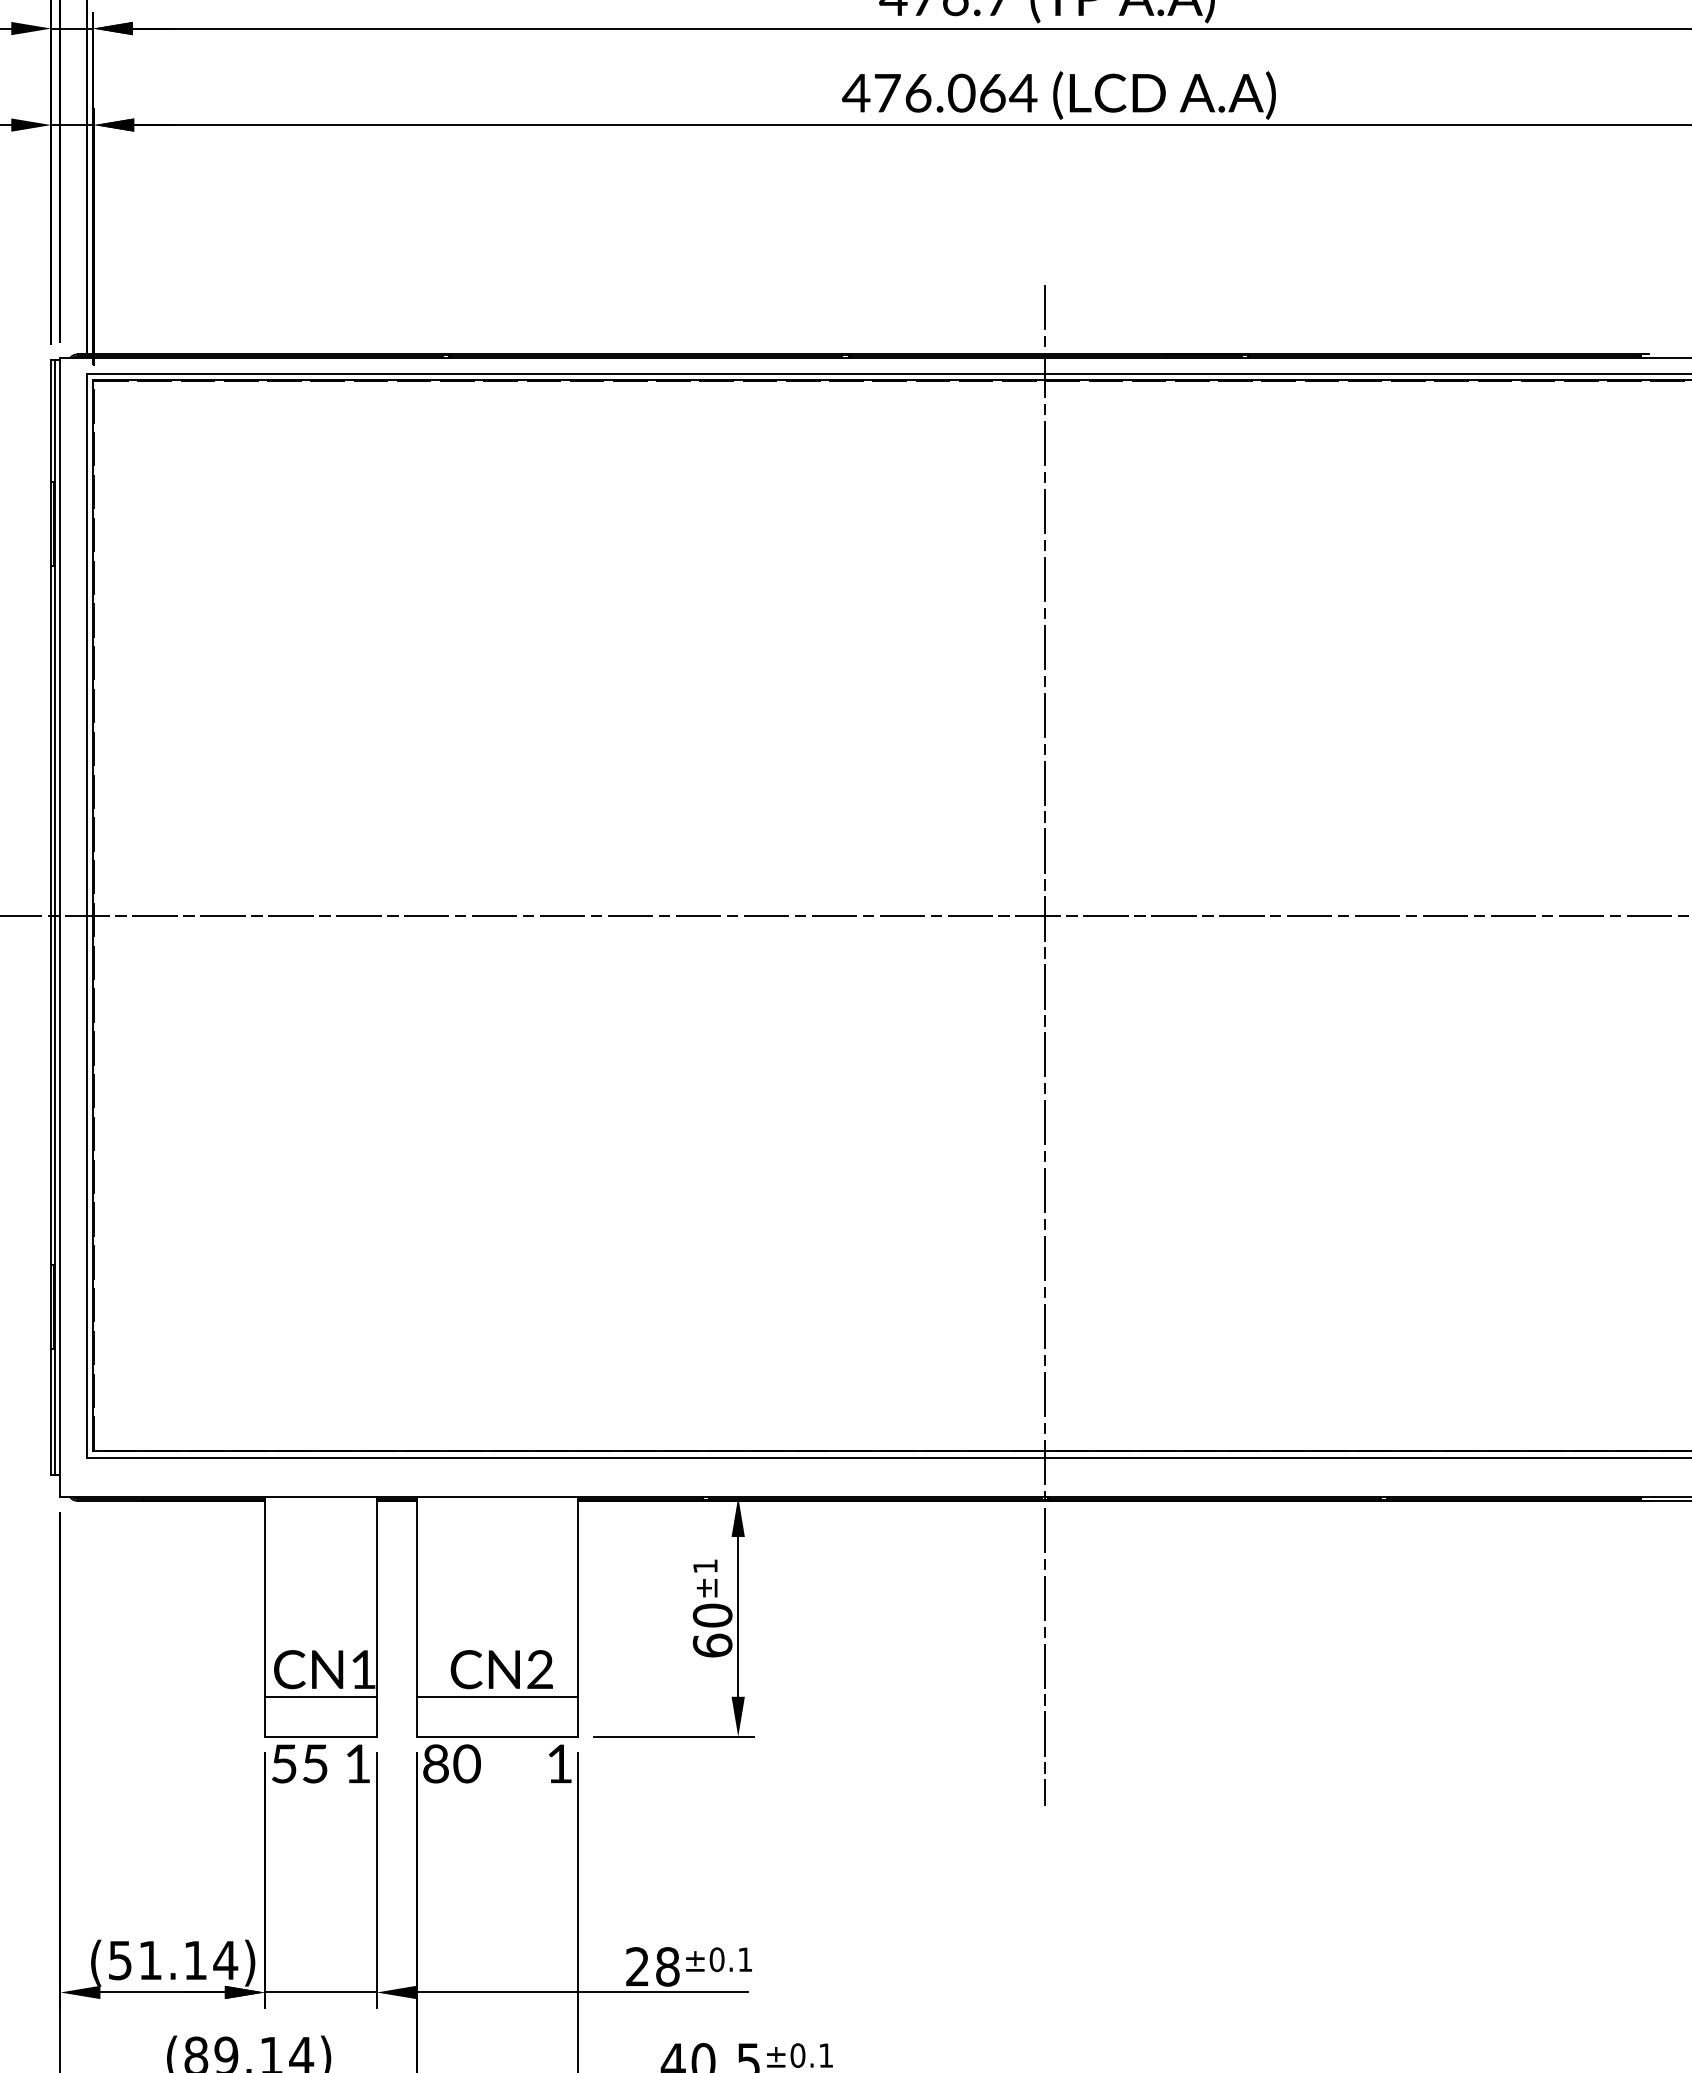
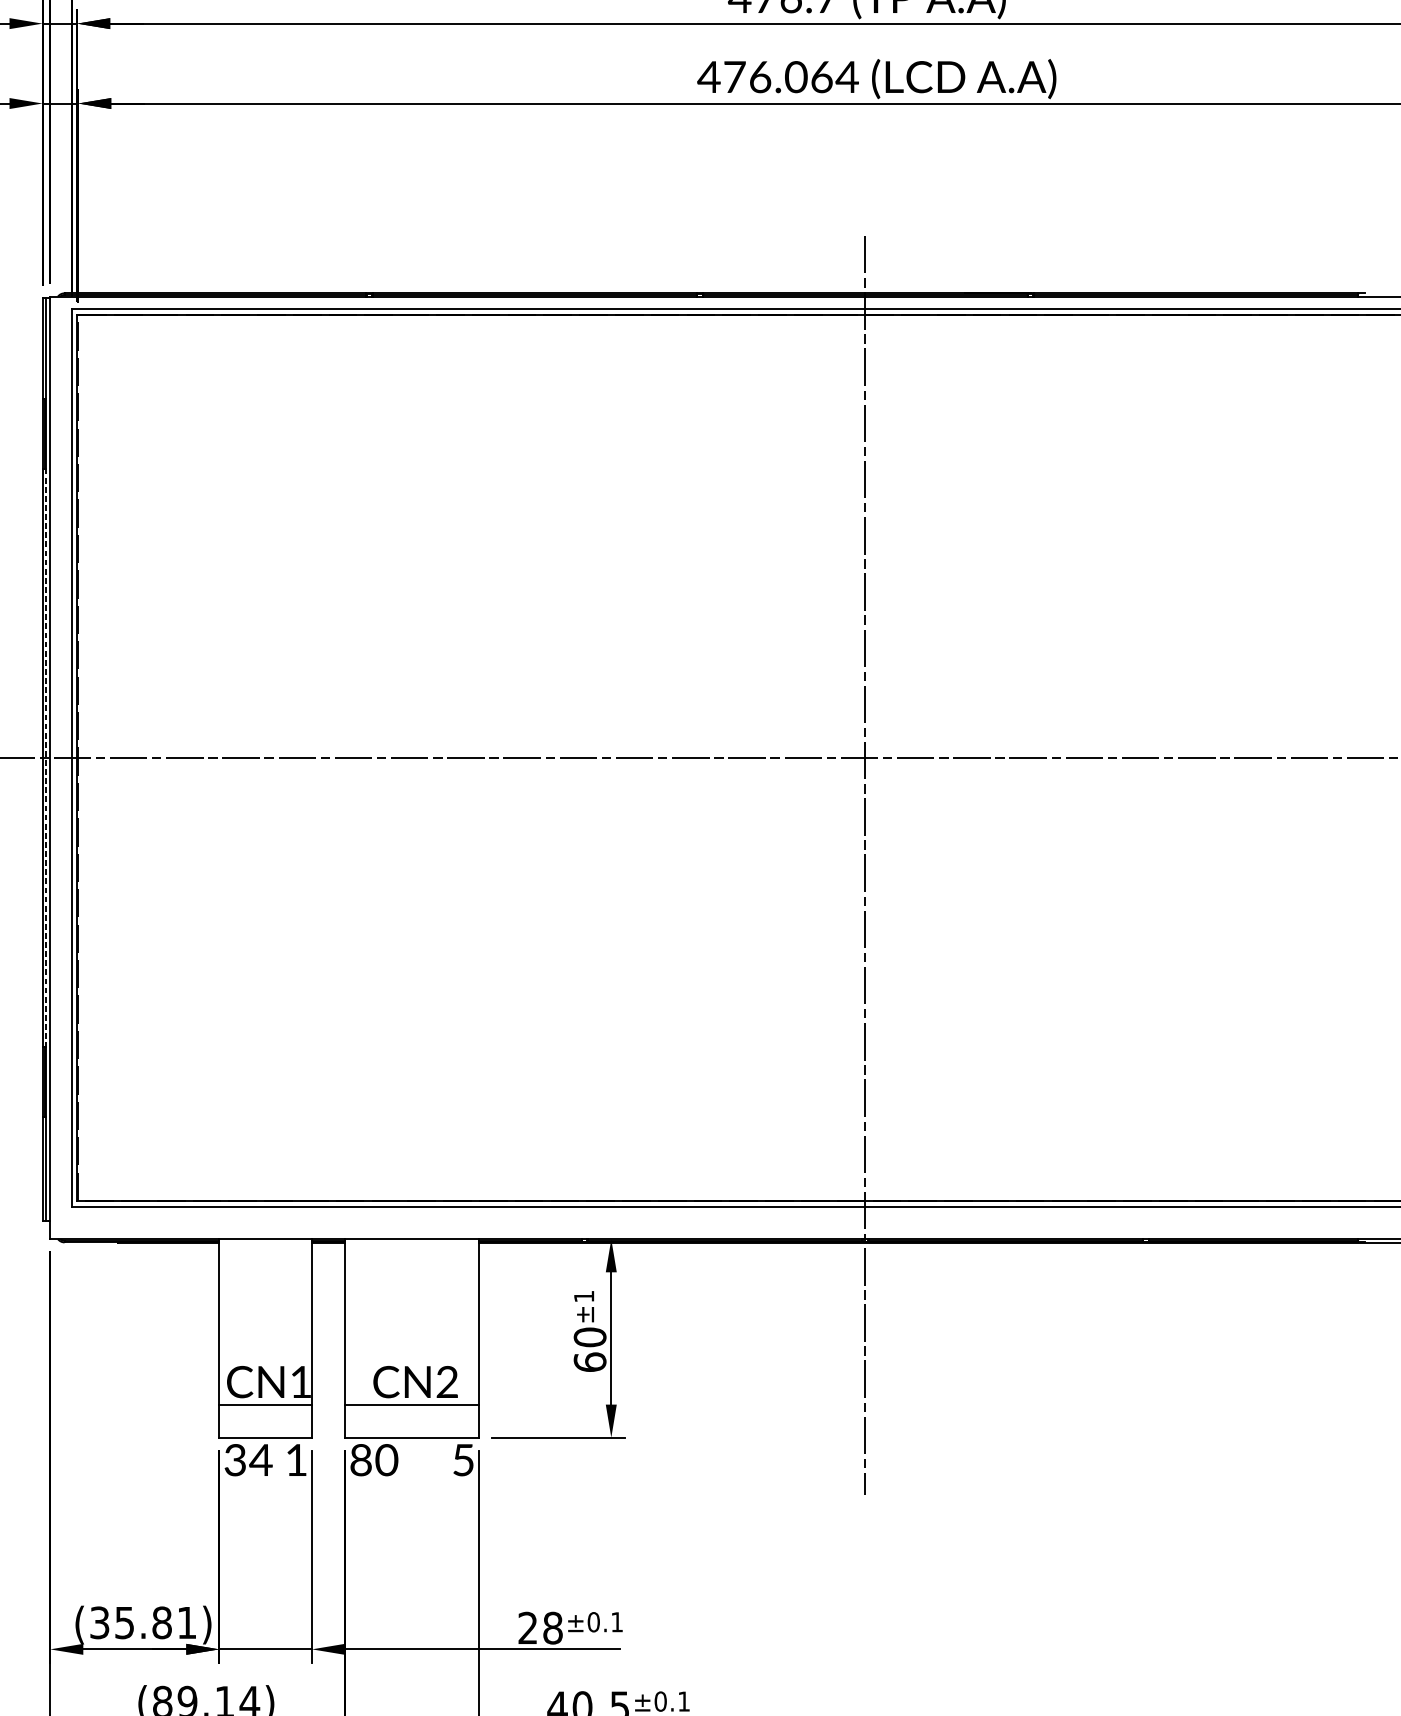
line: (55, 915) -> (46, 757), solid -> dashed
text: (300, 1763) -> (248, 1459), 55 -> 34
text: (559, 1763) -> (463, 1459), 1 -> 5
text: (173, 1960) -> (143, 1622), (51.14) -> (35.81)

